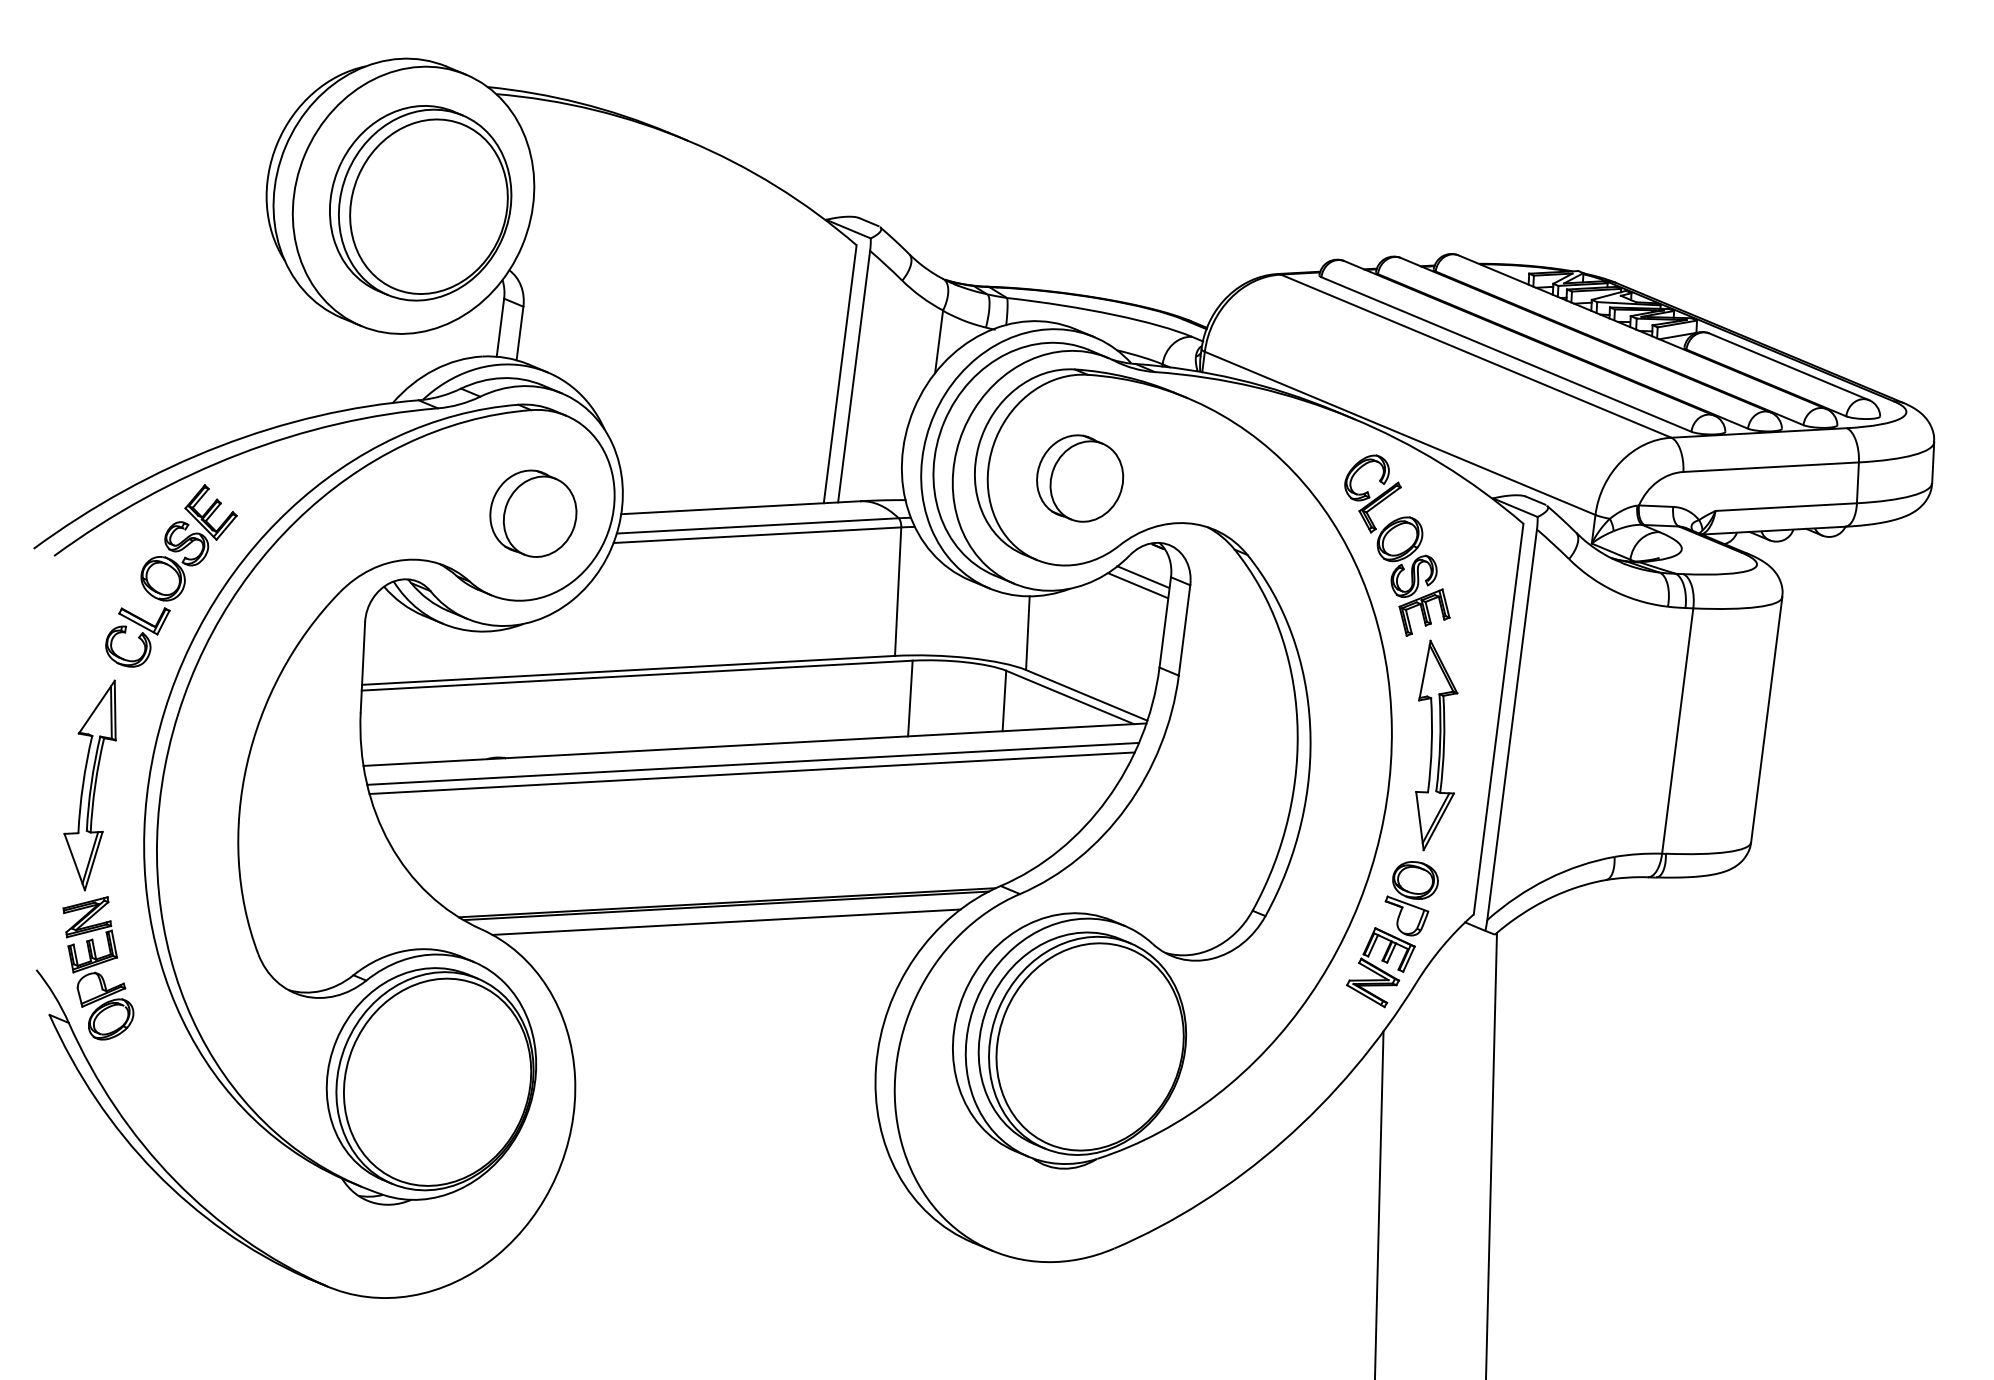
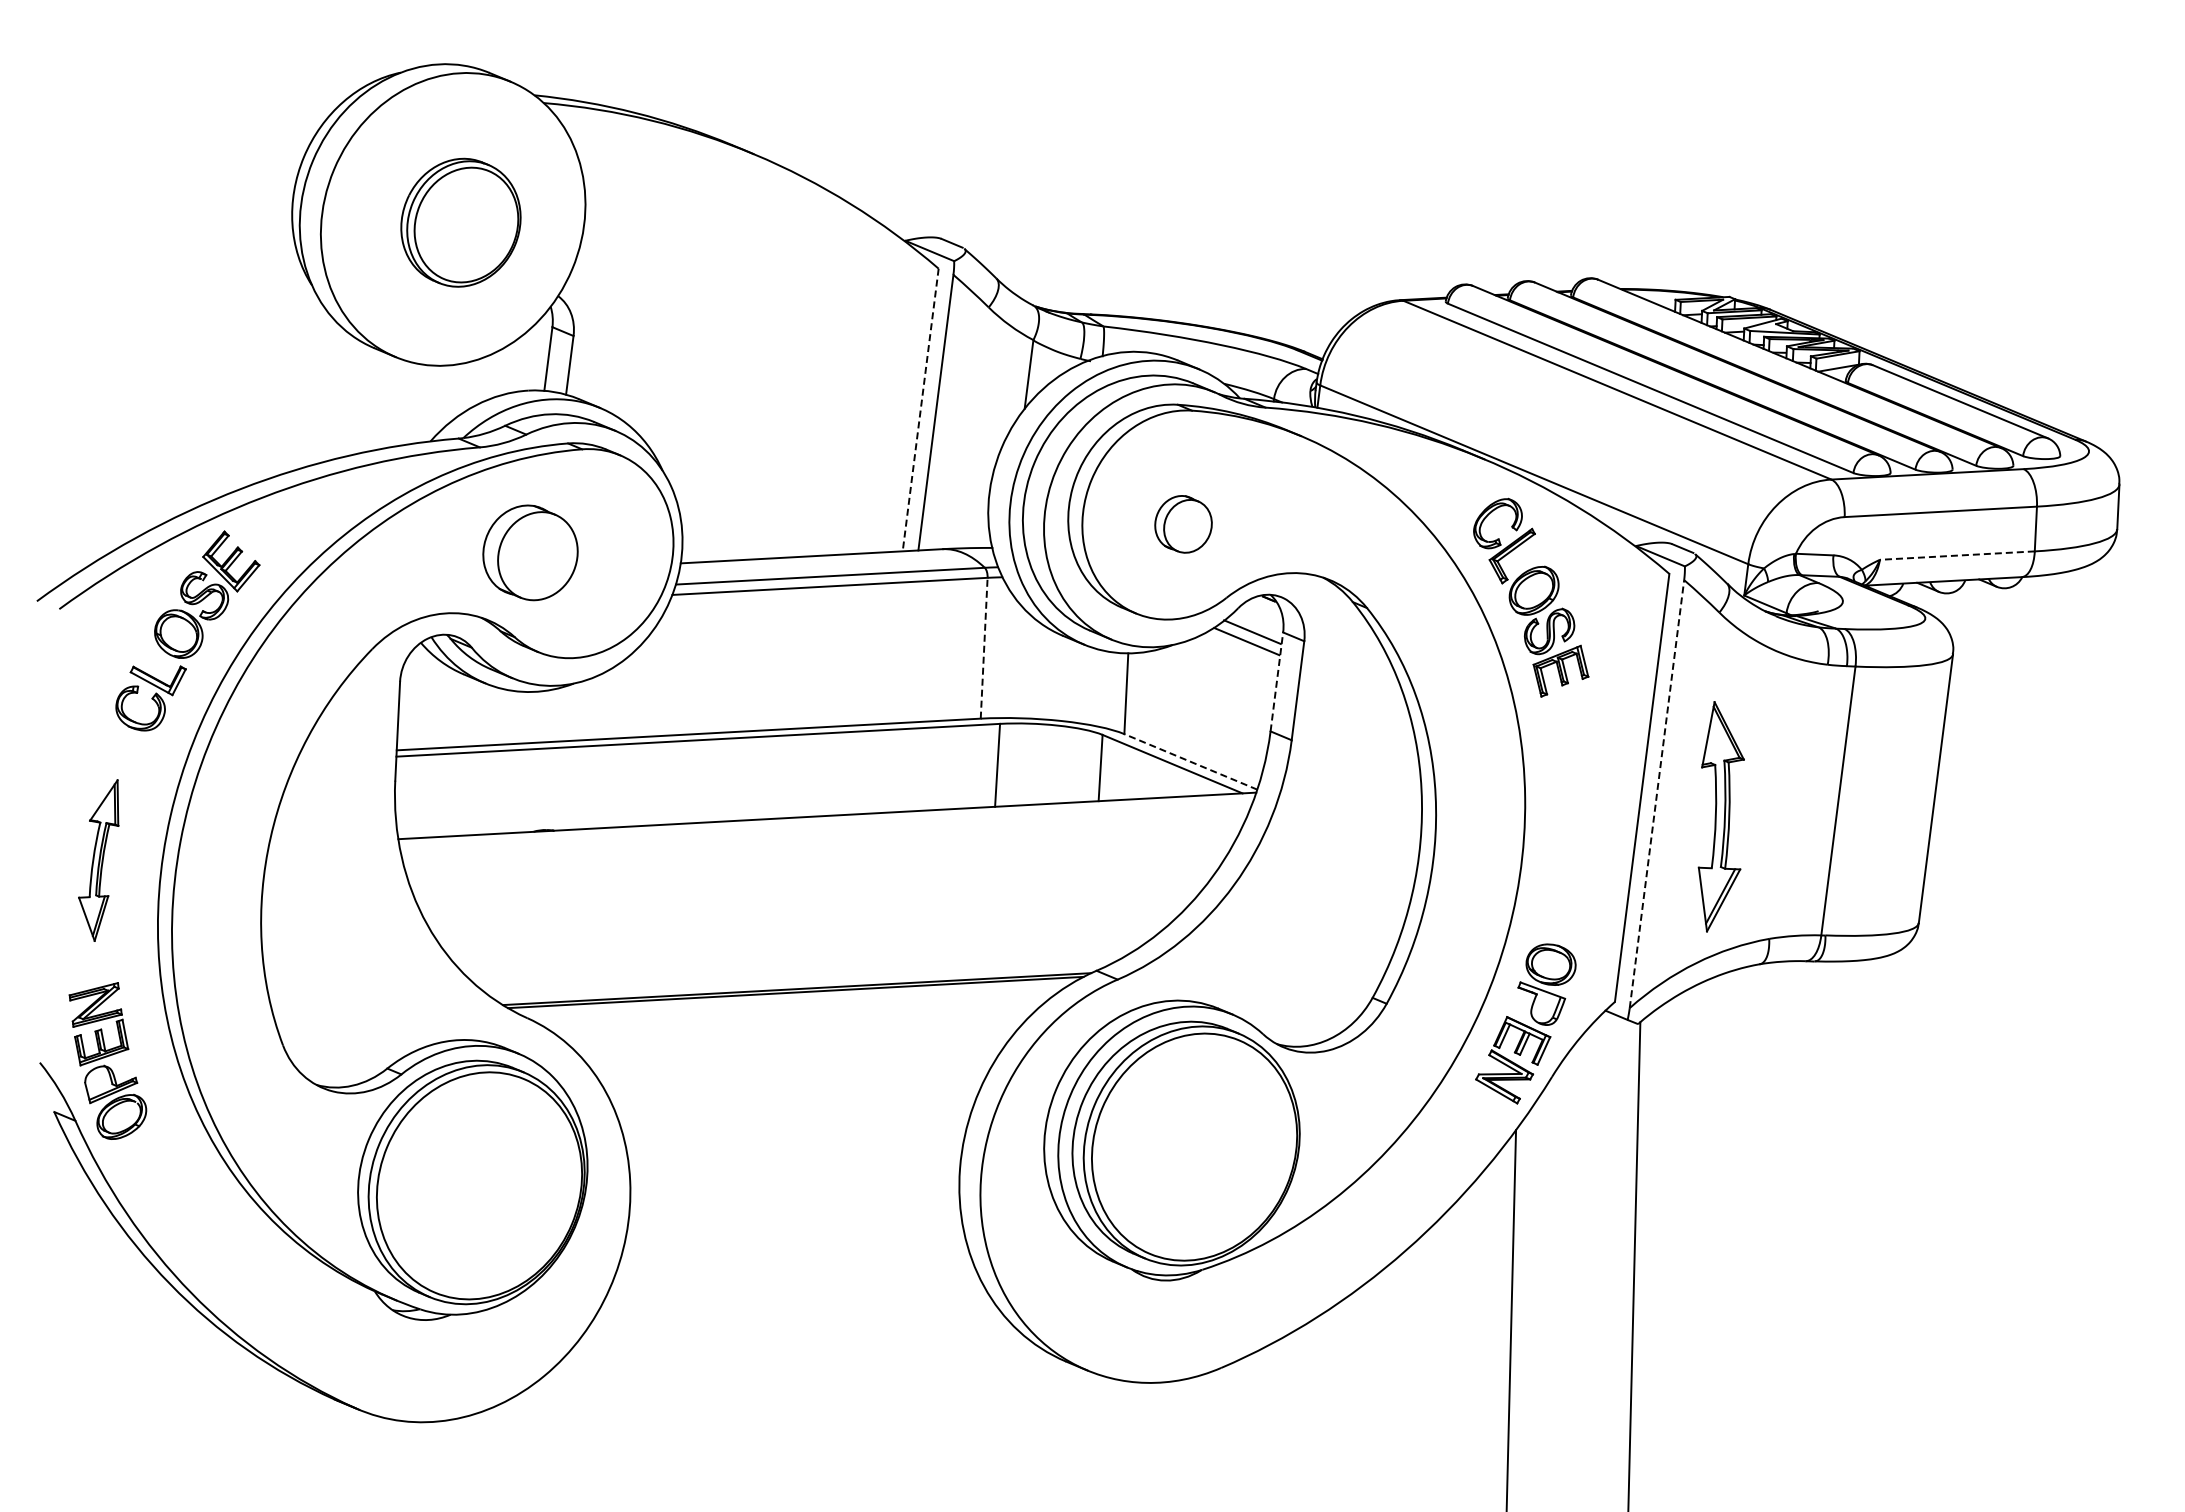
part: (420, 203) -> (460, 222), size x0.6
line: (840, 374) -> (920, 410), solid -> dashed
part: (1080, 478) -> (1183, 524), size x0.6
line: (1786, 507) -> (1957, 555), solid -> dashed
part: (533, 513) -> (530, 552), moved
line: (898, 590) -> (984, 647), solid -> dashed
line: (1164, 622) -> (1276, 681), solid -> dashed
line: (1086, 695) -> (1190, 761), solid -> dashed
line: (1511, 725) -> (1656, 794), solid -> dashed
part: (1435, 745) -> (1720, 816), moved
line: (753, 763) -> (825, 836), removed
line: (751, 772) -> (823, 846), removed
part: (89, 785) -> (98, 860), size x0.7
line: (725, 922) -> (795, 1010), removed

